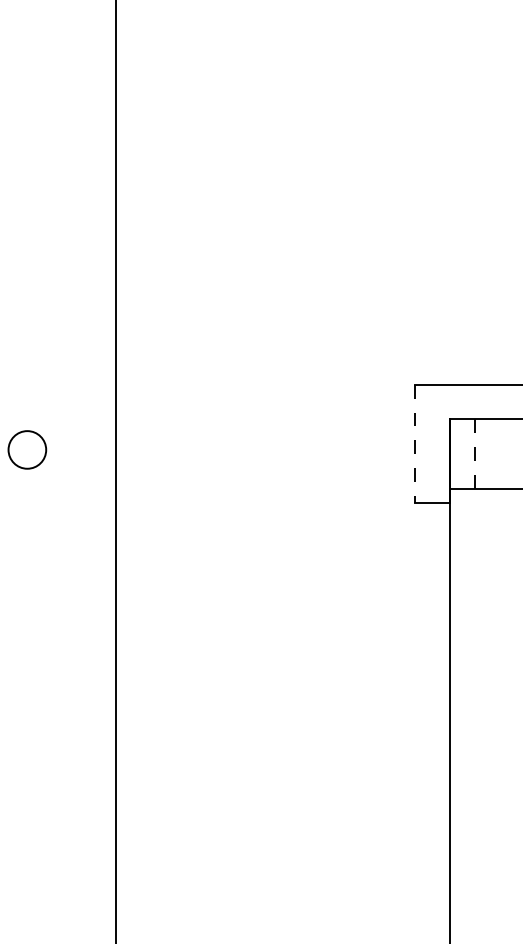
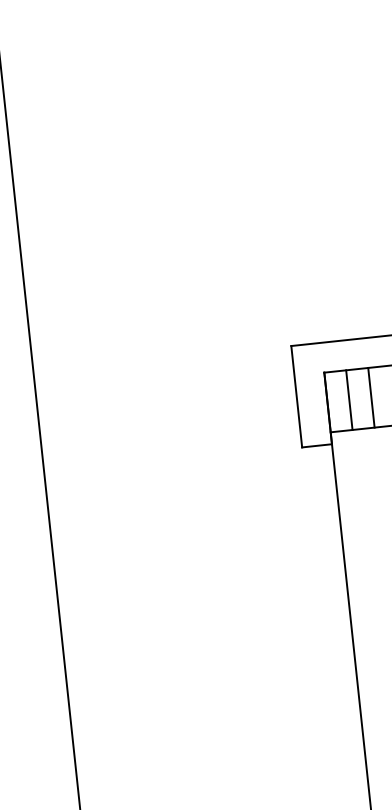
line: (414, 443) -> (296, 396), dashed -> solid
line: (500, 453) -> (371, 397), added
line: (474, 454) -> (349, 400), dashed -> solid

